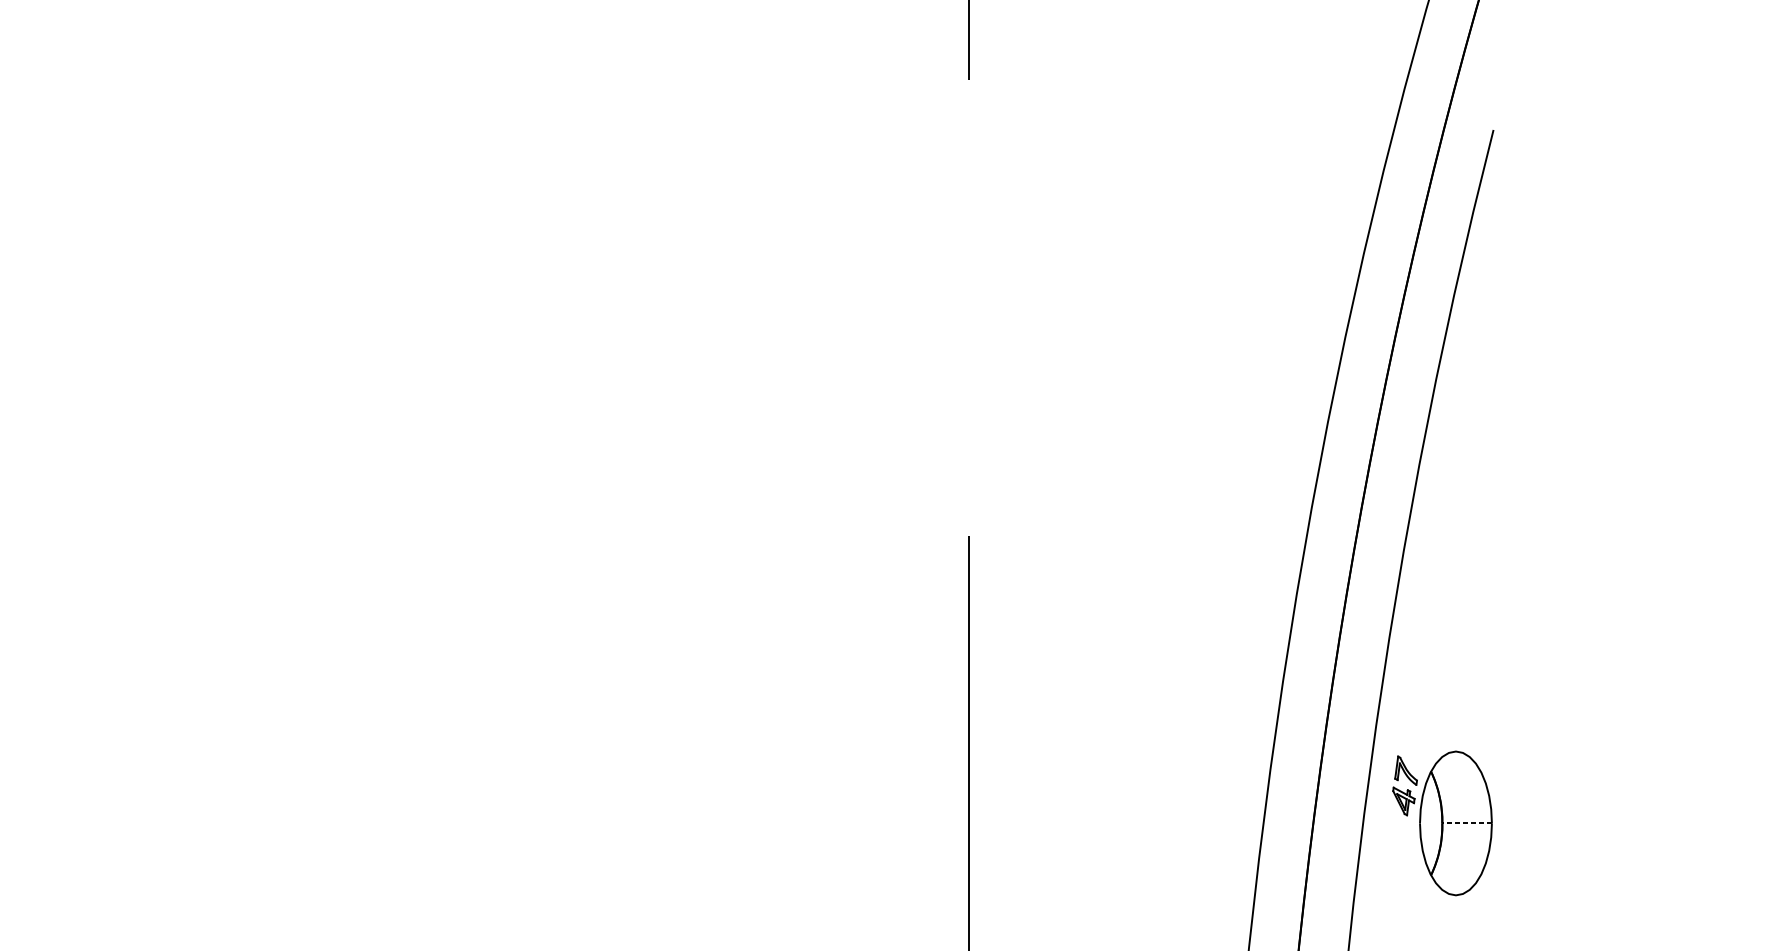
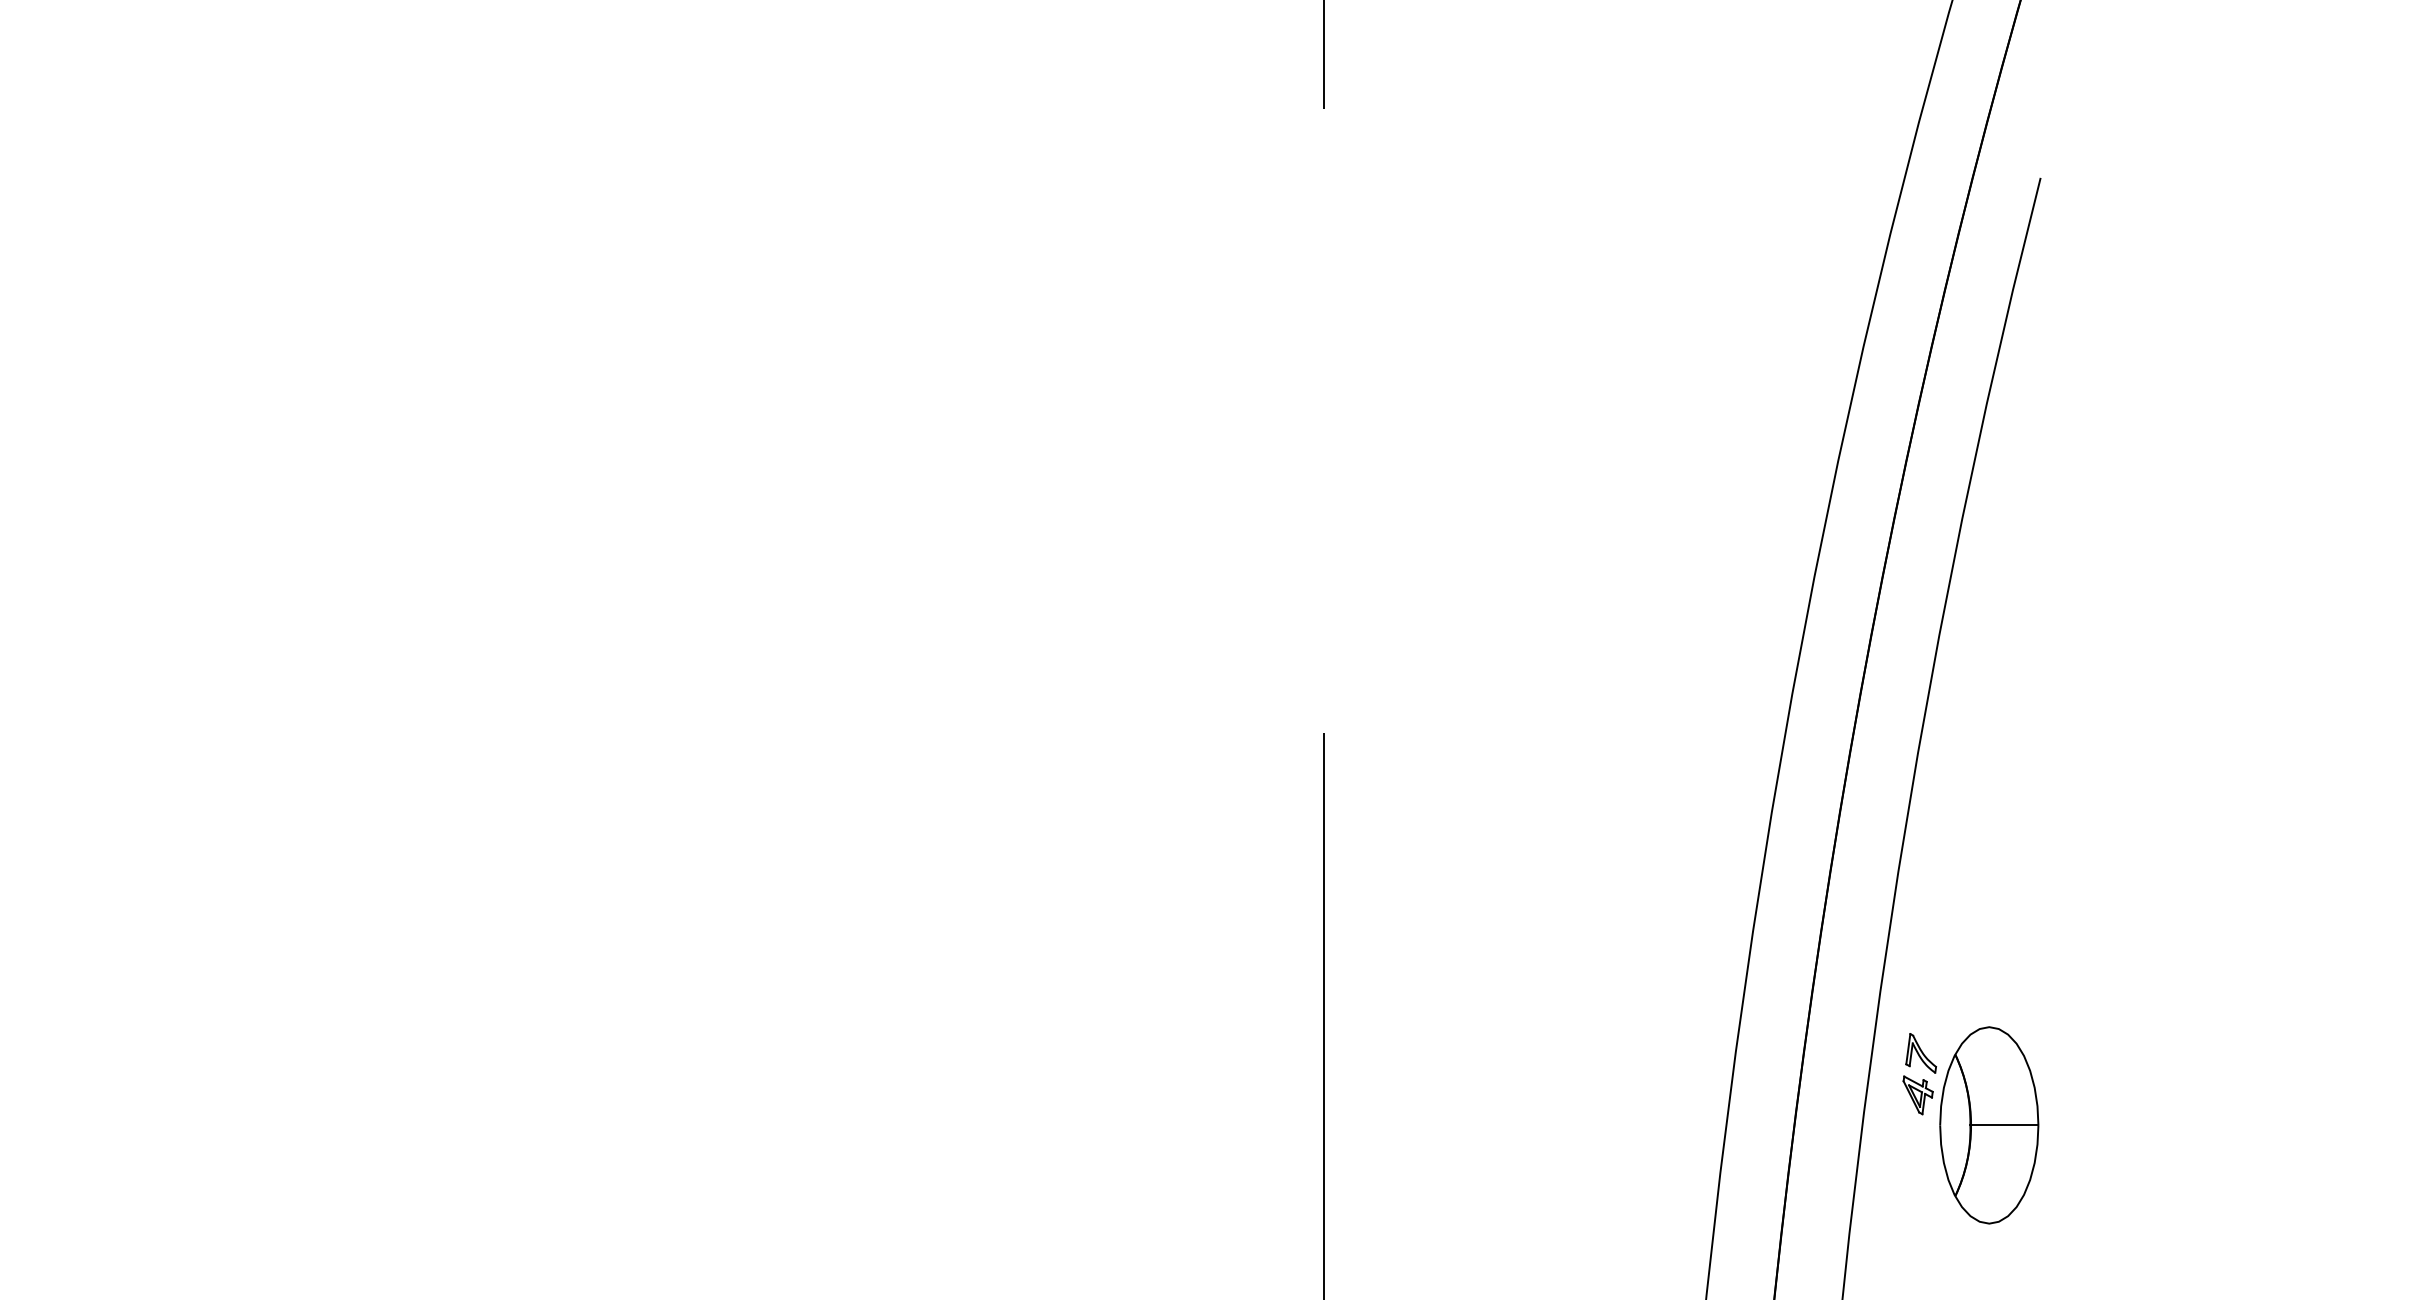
line: (1466, 823) -> (2003, 1125), dashed -> solid

